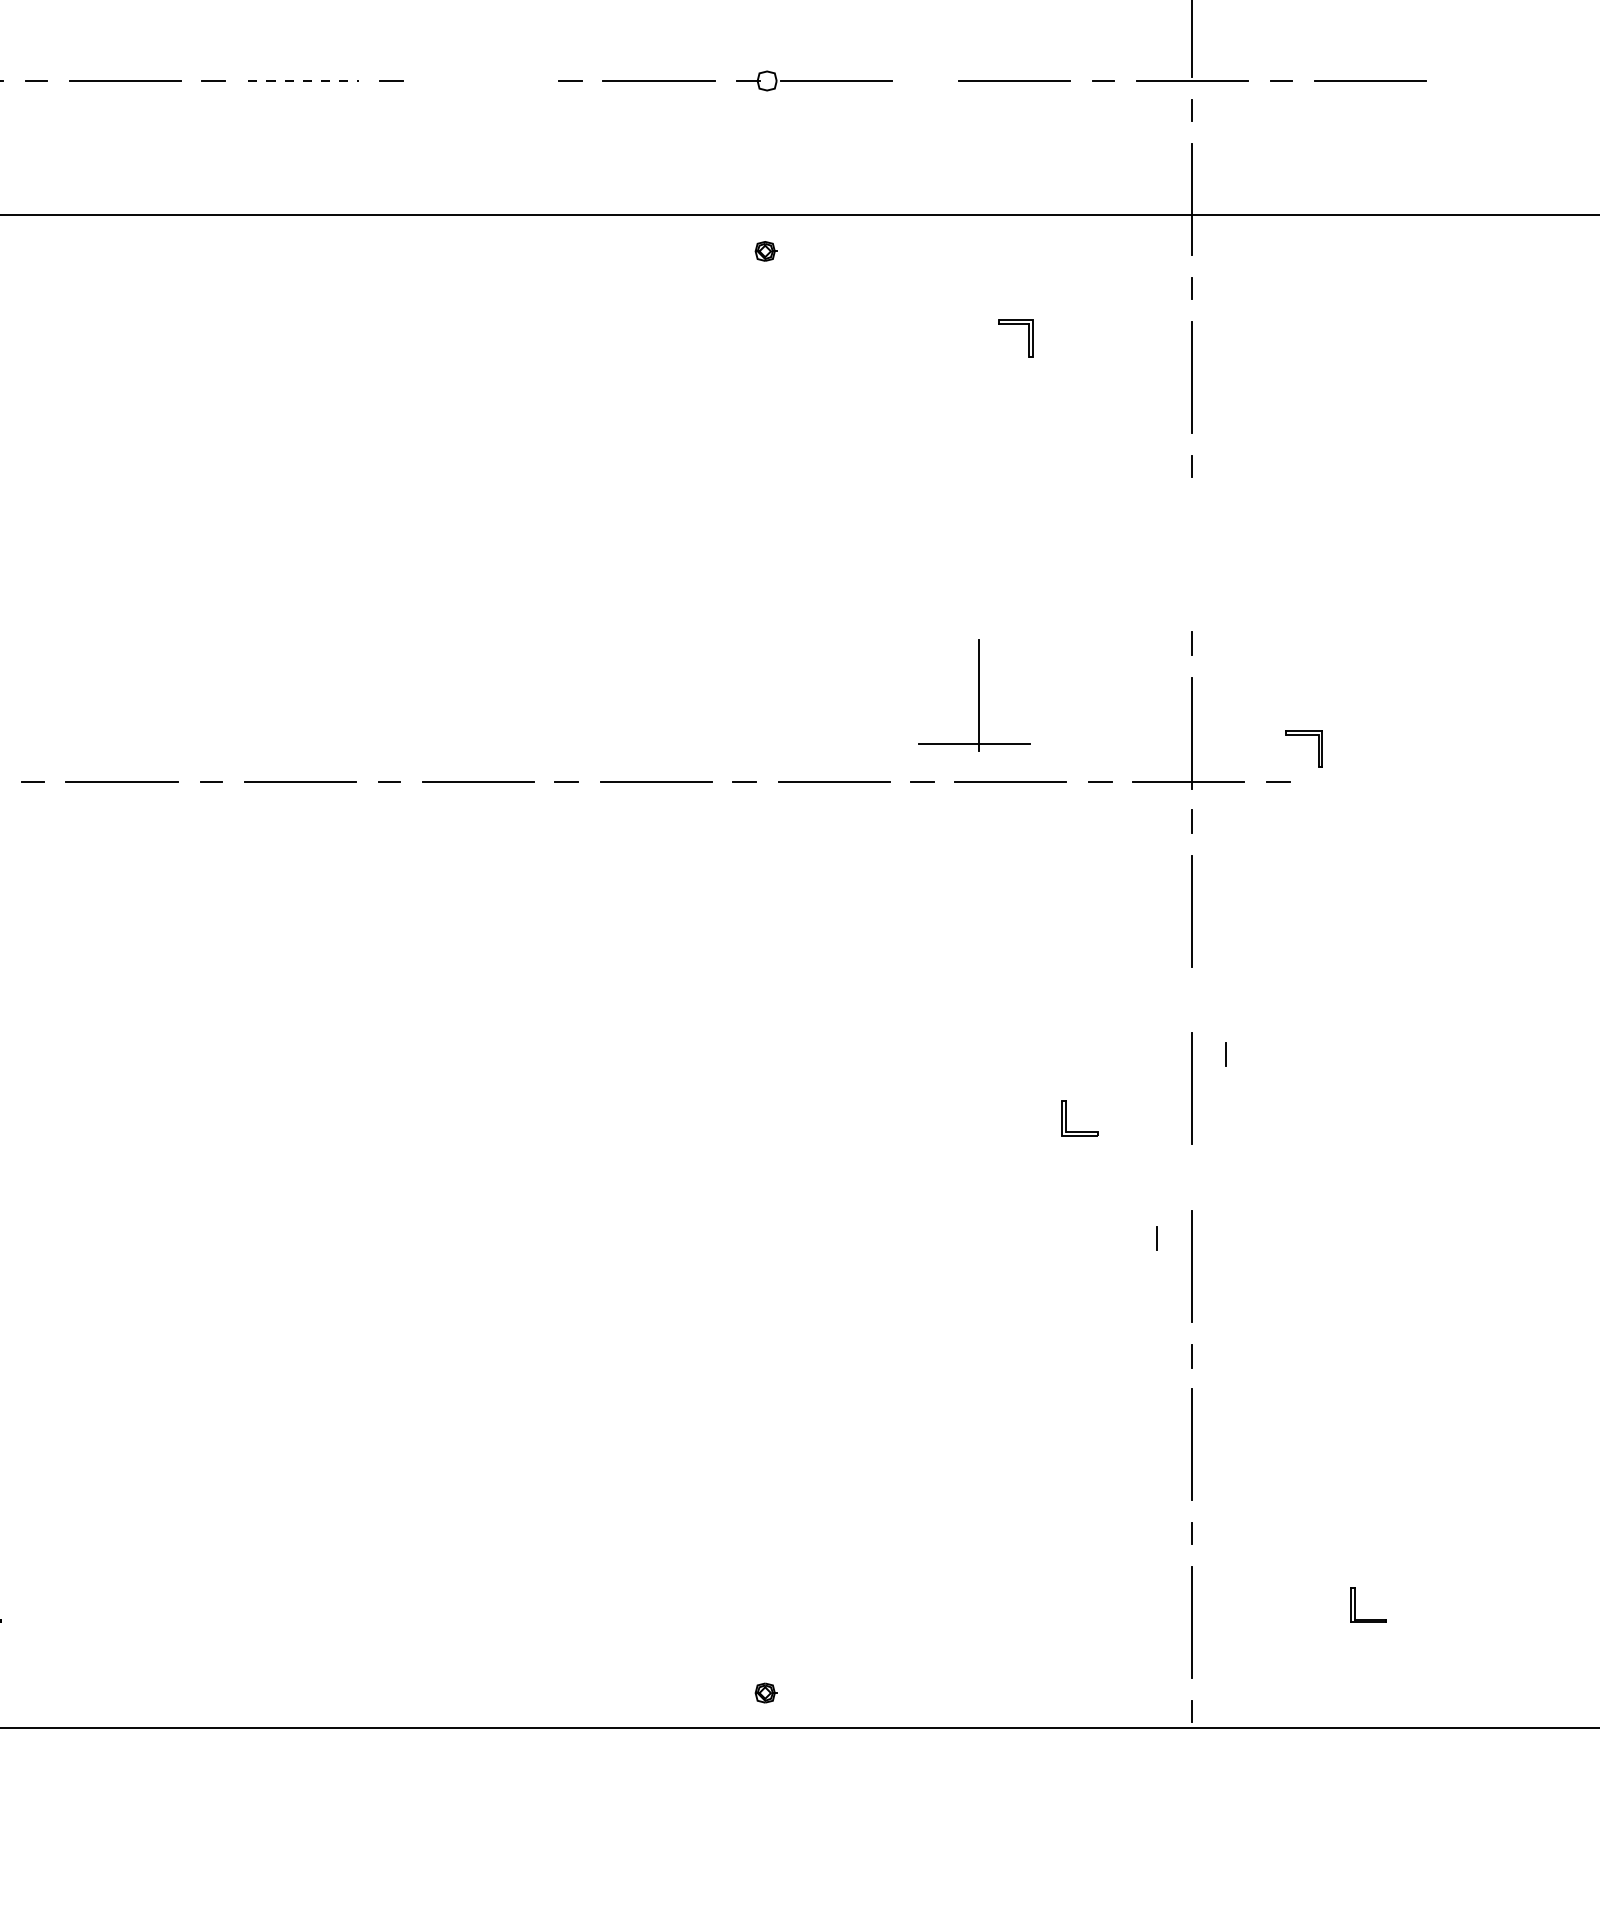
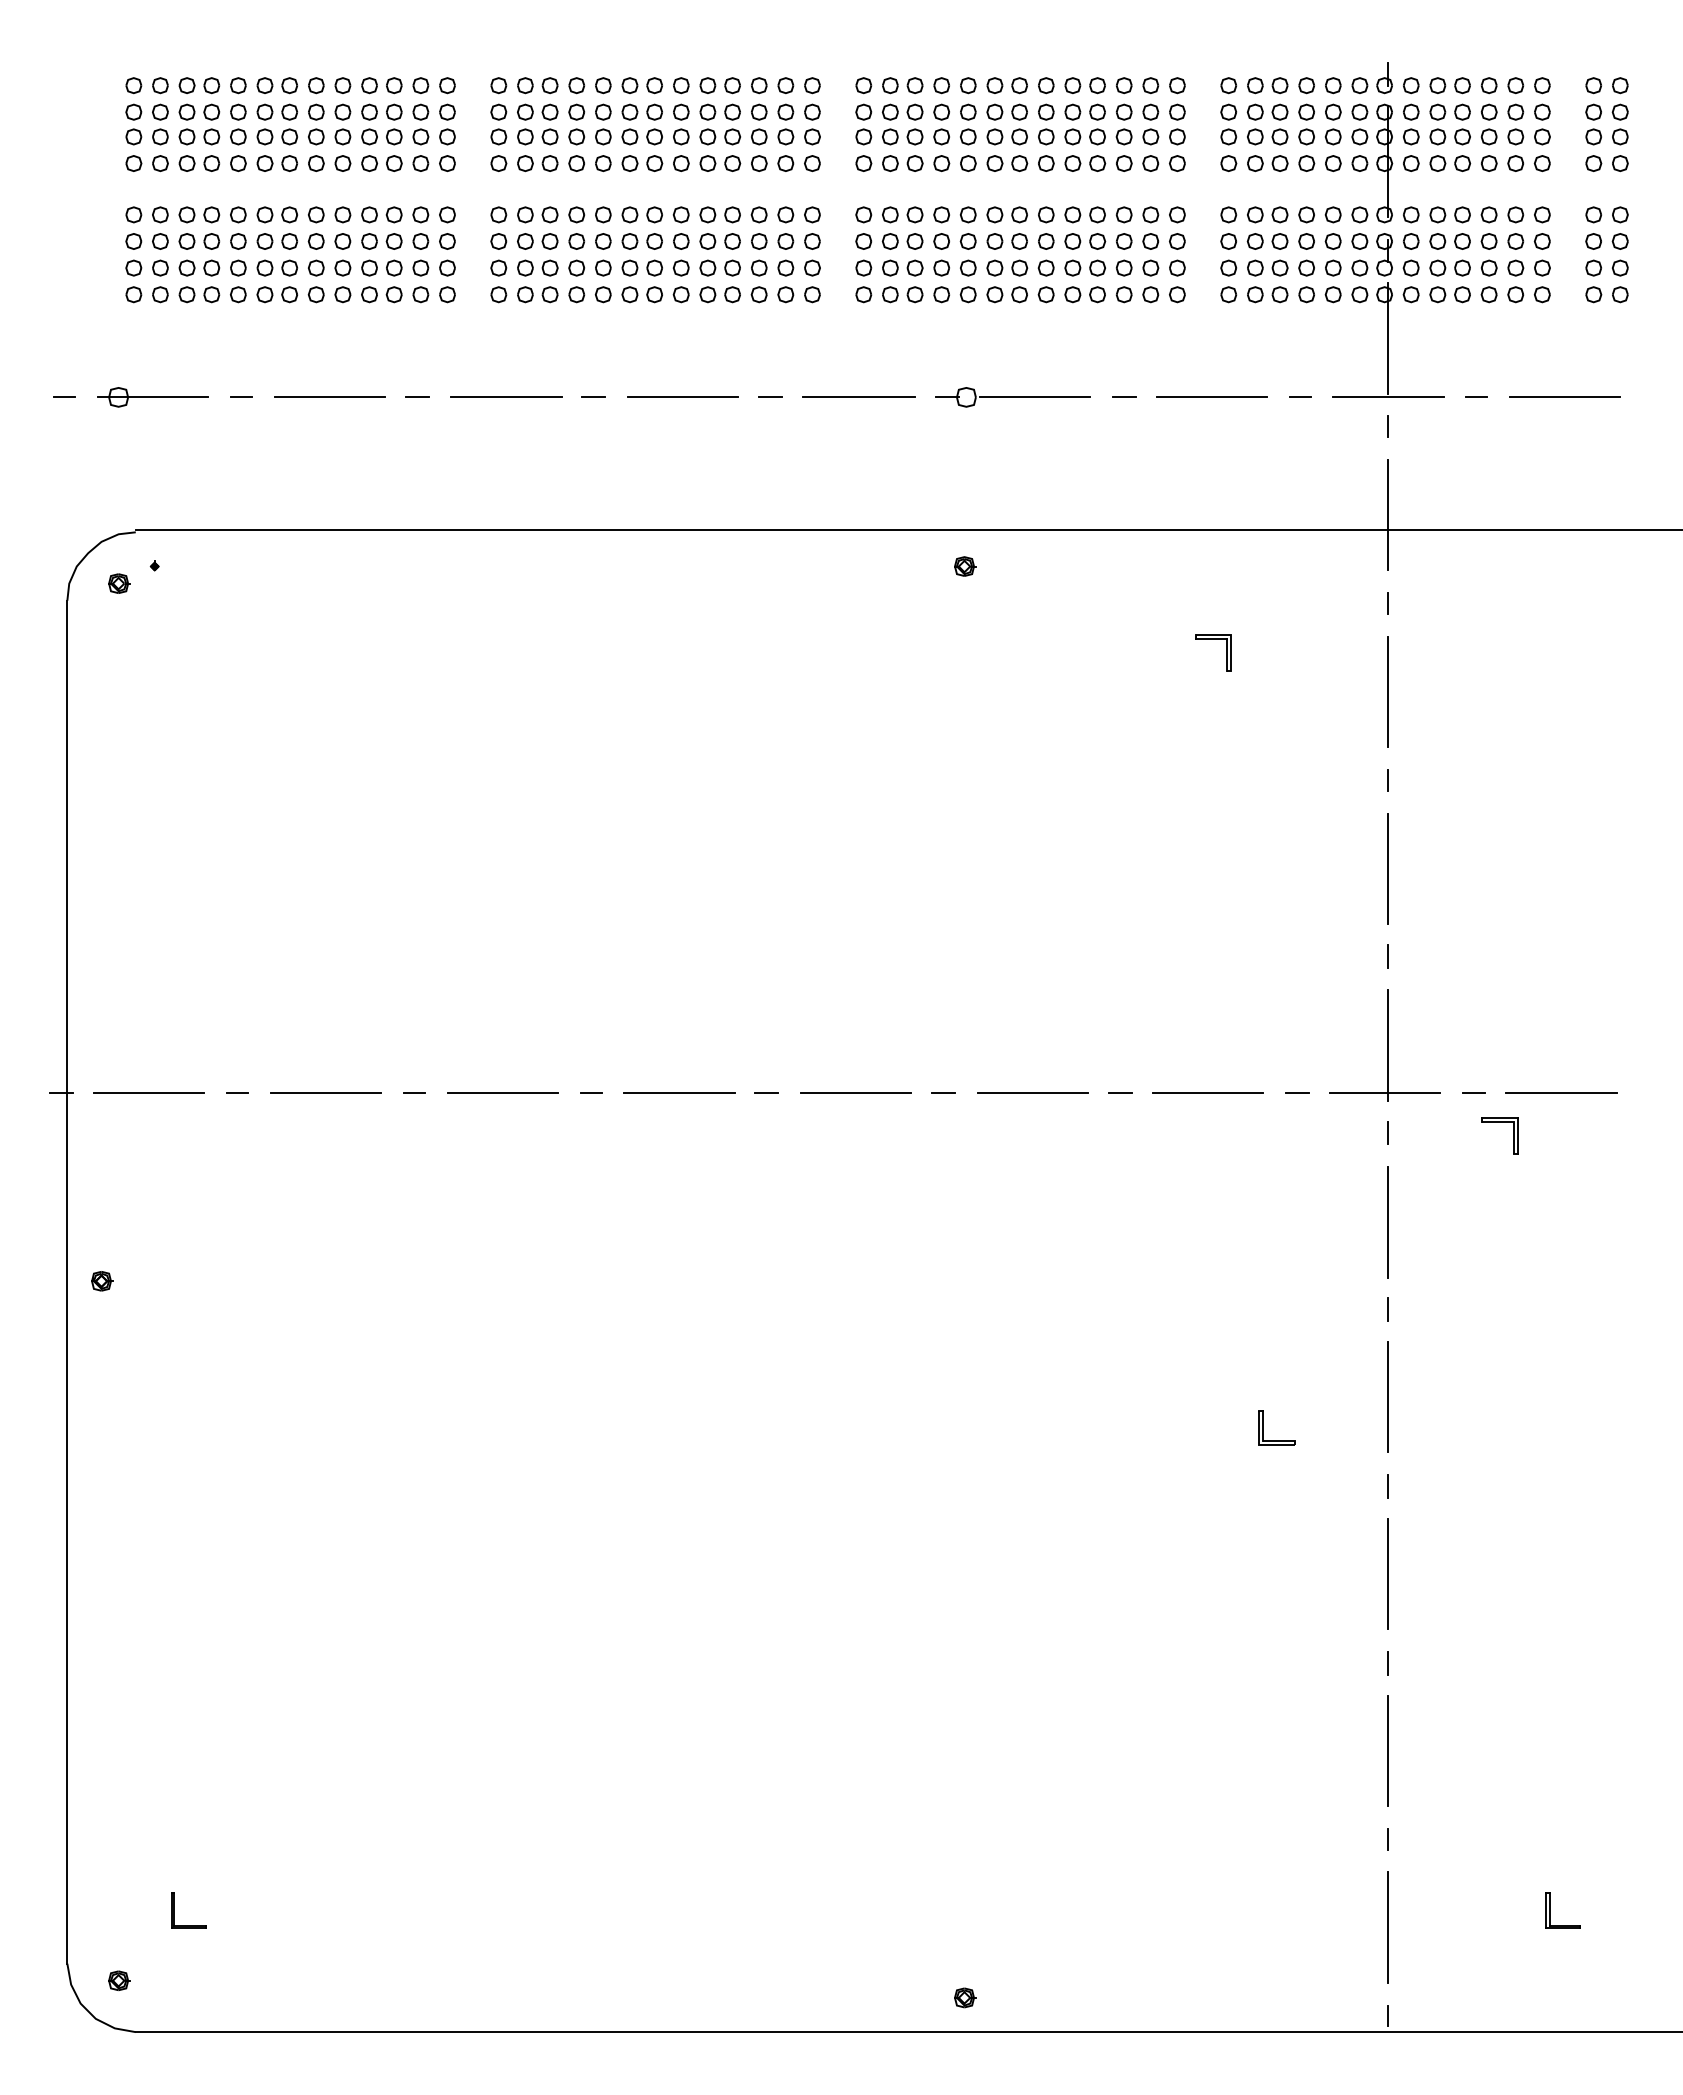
line: (926, 80) -> (1124, 396), added
line: (303, 81) -> (506, 397), dashed -> solid
line: (482, 81) -> (683, 397), added
line: (1192, 555) -> (1388, 868), added
part: (974, 695) -> (1172, 1007), removed
part: (1304, 735) -> (1499, 1122), moved
line: (1366, 782) -> (1561, 1093), added
line: (1224, 1054) -> (1387, 1309), moved
line: (1156, 1238) -> (1387, 1486), moved

